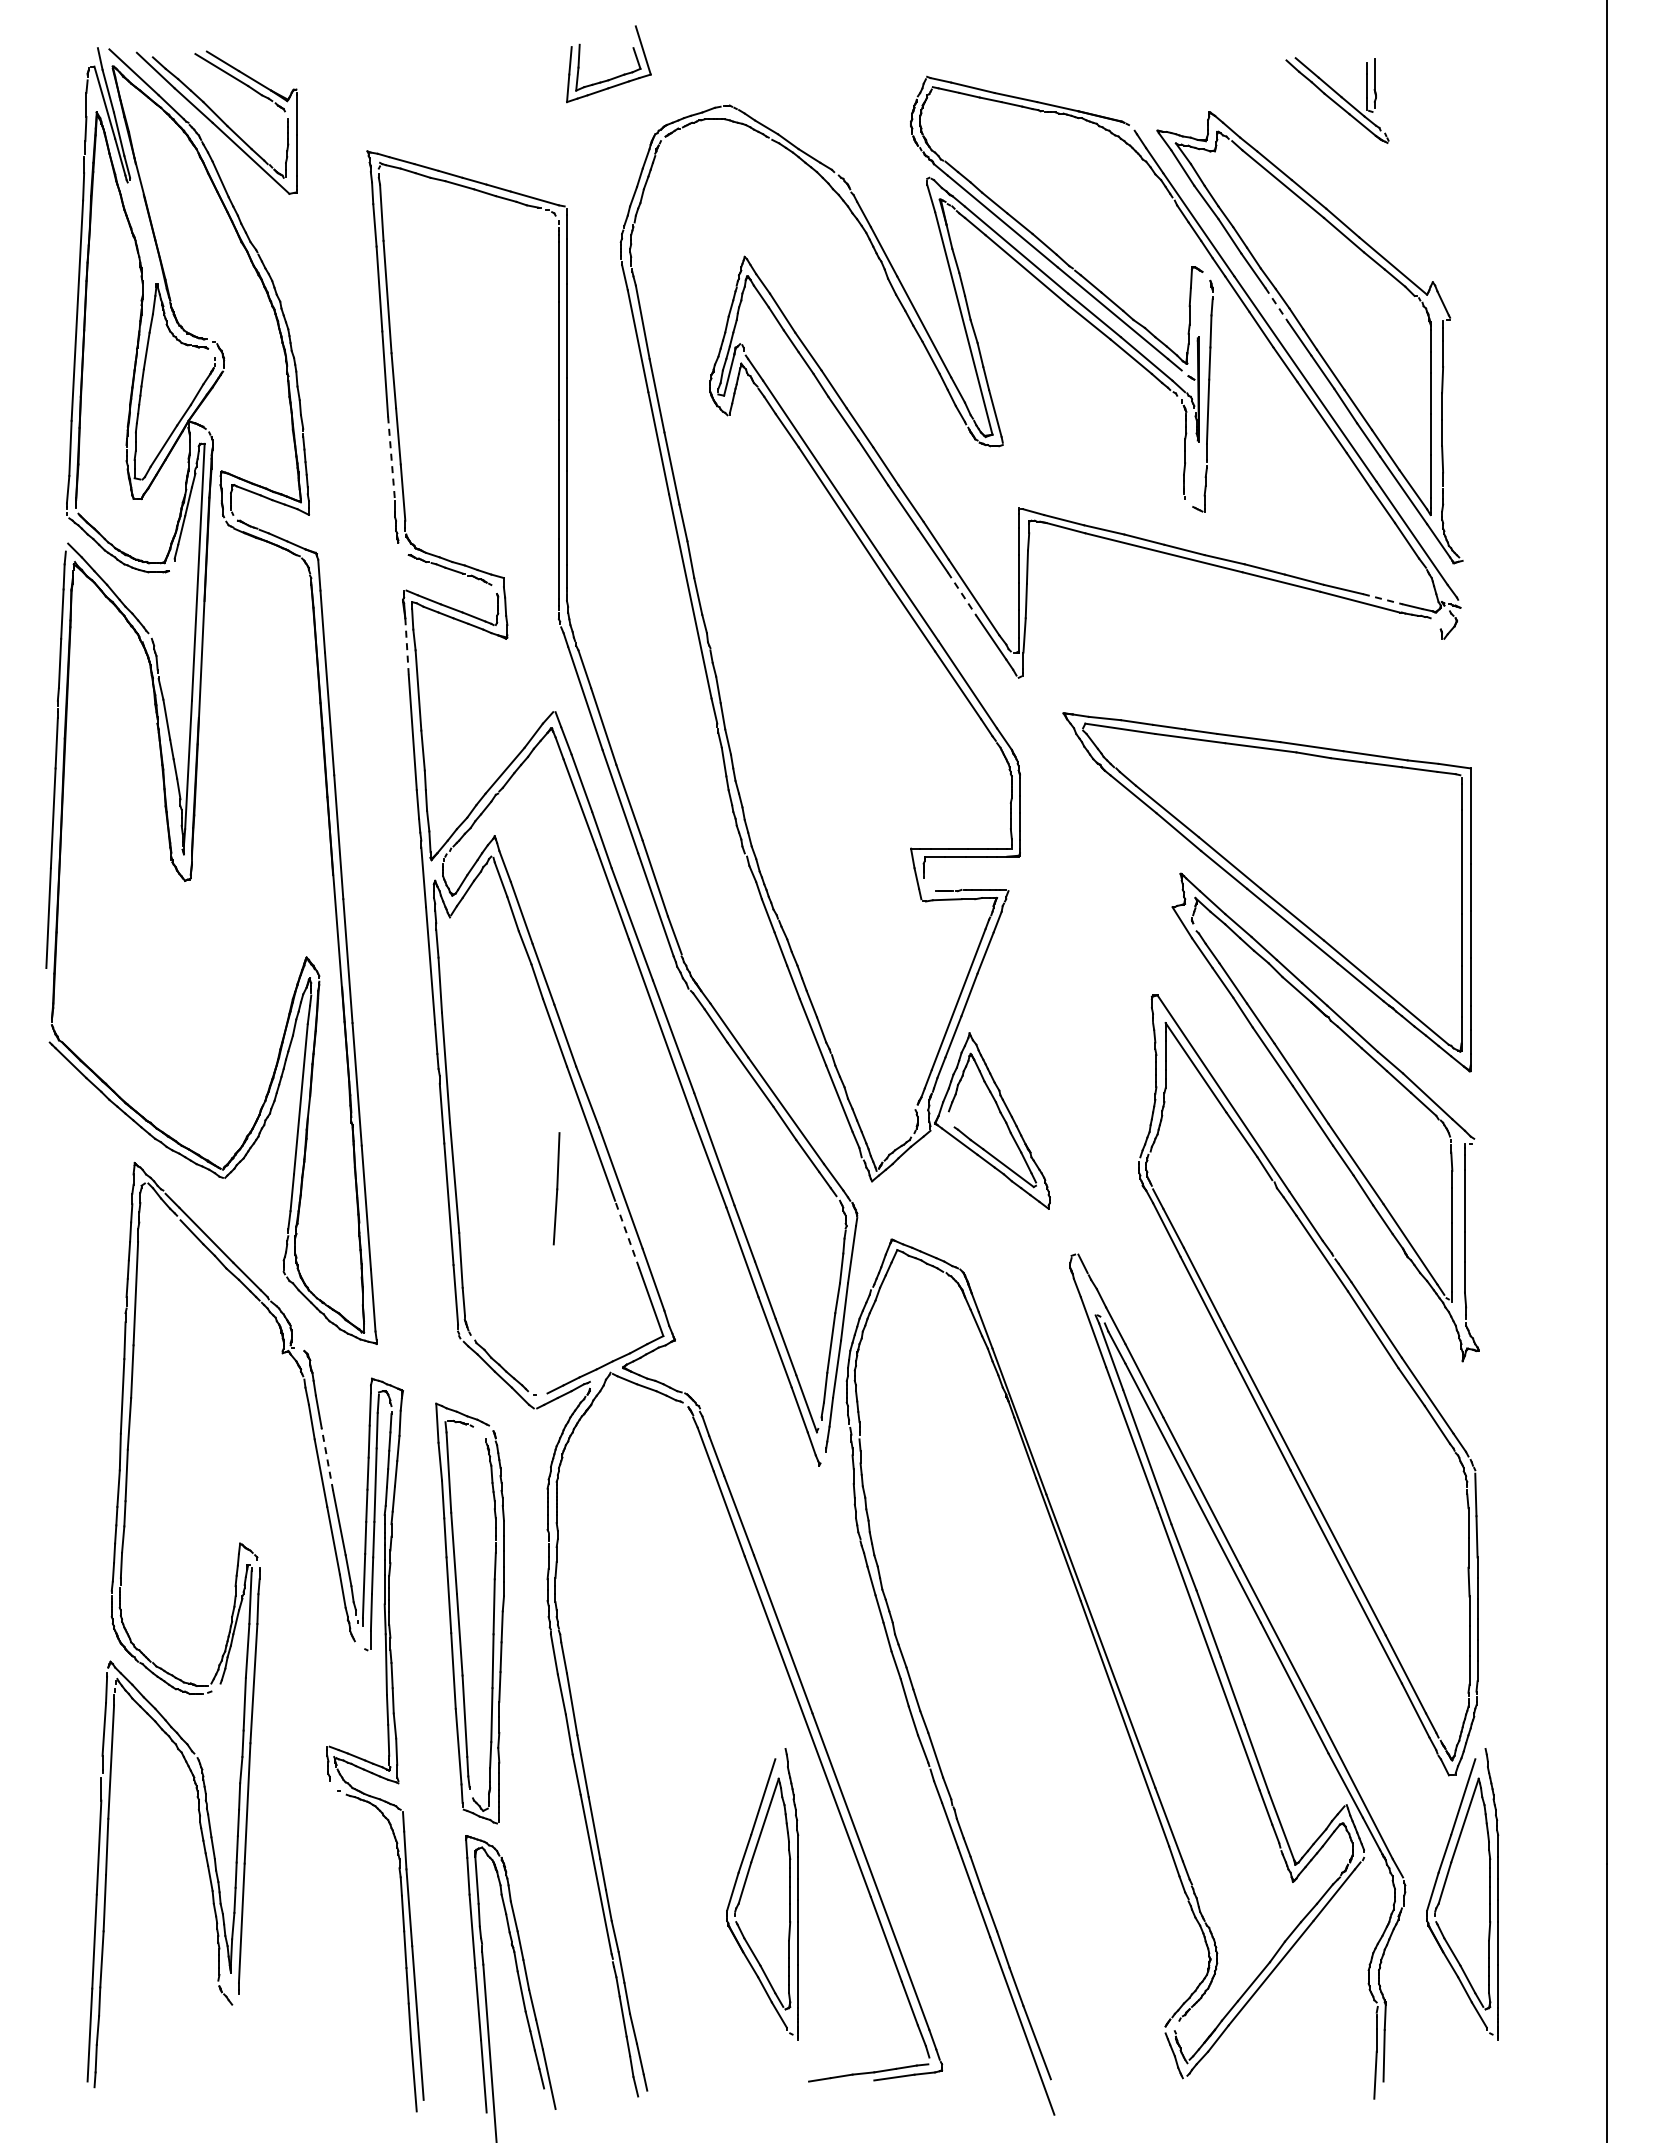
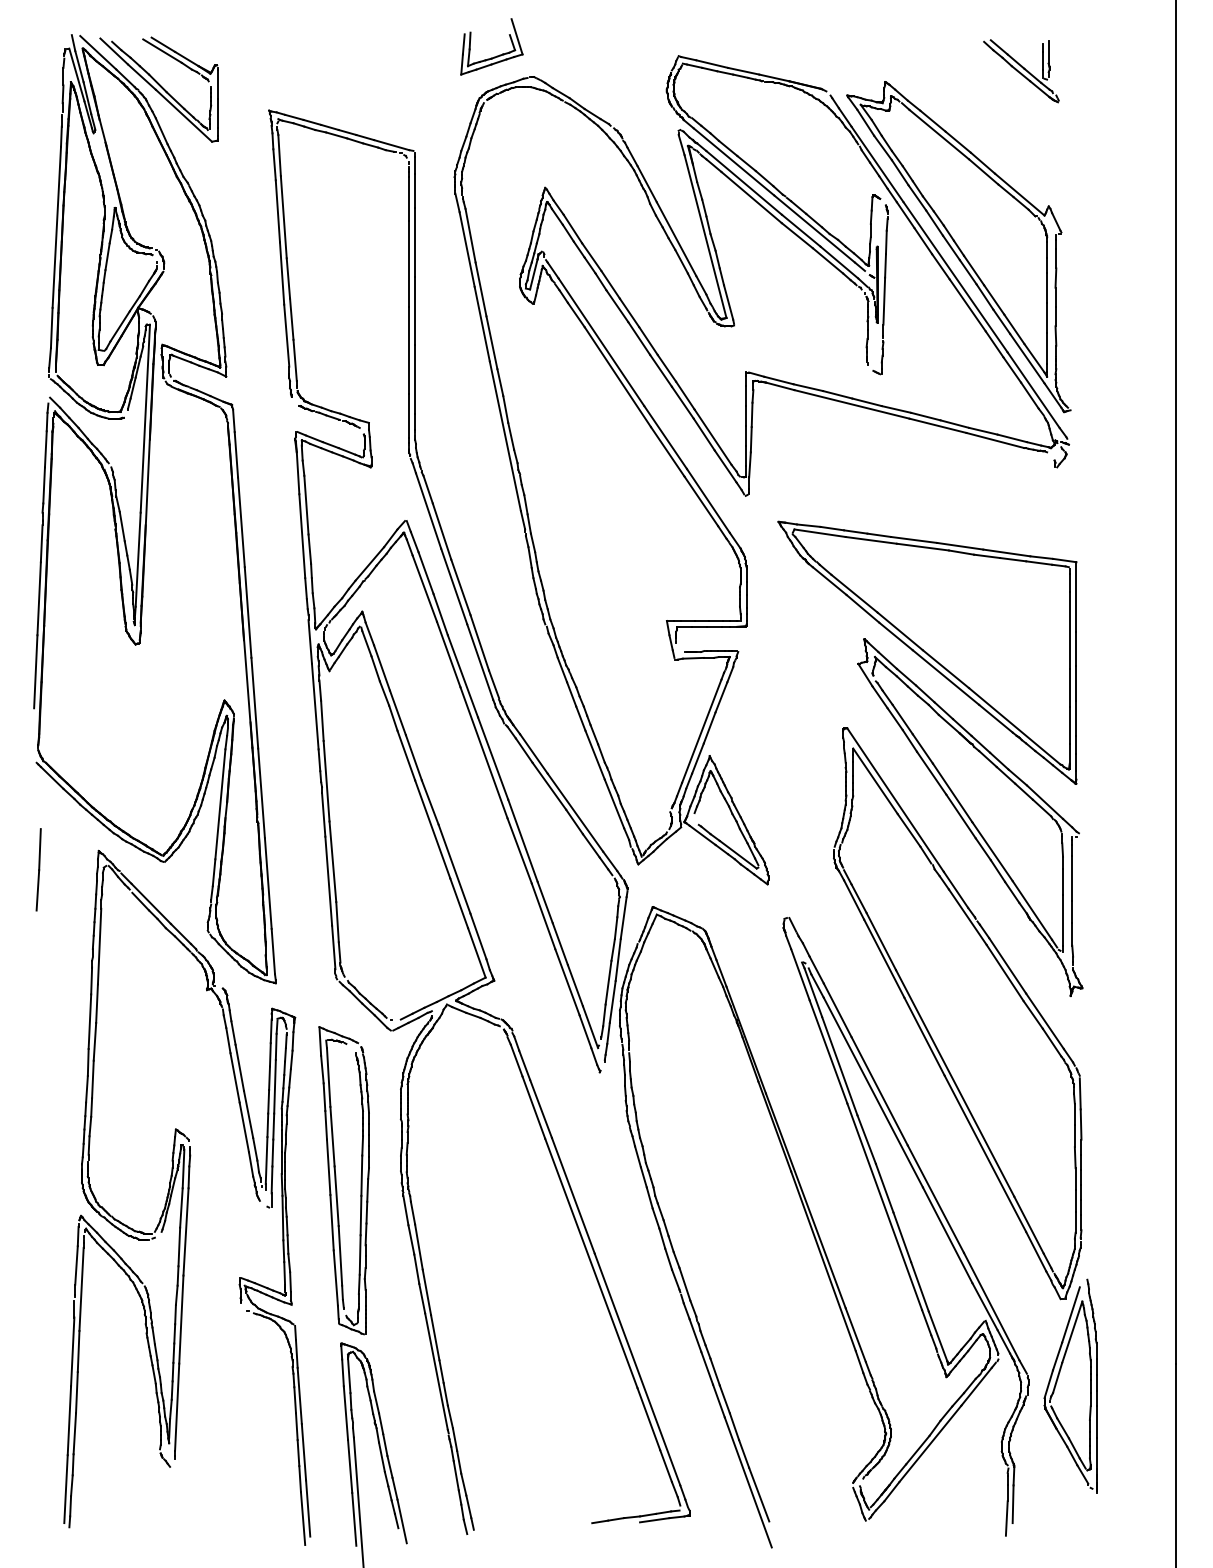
part: (612, 77) -> (494, 56), moved
part: (1337, 100) -> (1021, 71), moved
line: (1276, 305) -> (934, 223), dashed -> solid
line: (391, 458) -> (286, 335), dashed -> solid
line: (962, 594) -> (704, 434), dashed -> solid
line: (1383, 599) -> (1012, 438), dashed -> solid
line: (407, 646) -> (298, 472), dashed -> solid
line: (556, 1188) -> (38, 869), moved
line: (627, 1234) -> (459, 903), dashed -> solid
line: (327, 1458) -> (239, 1067), dashed -> solid
part: (744, 1888) -> (545, 1381), removed

